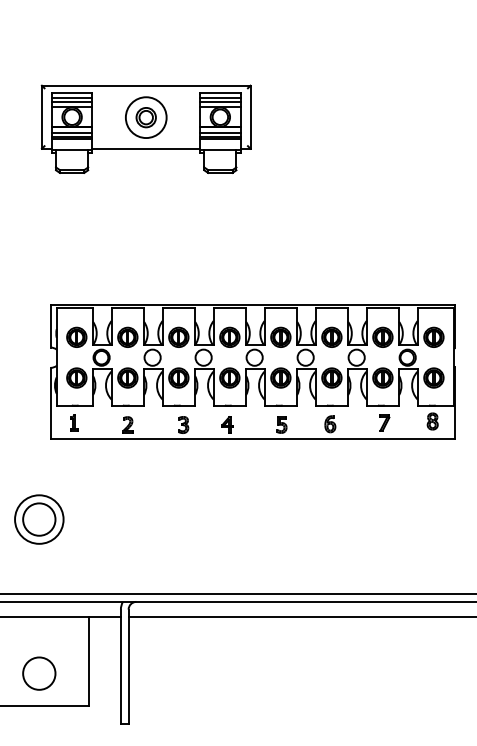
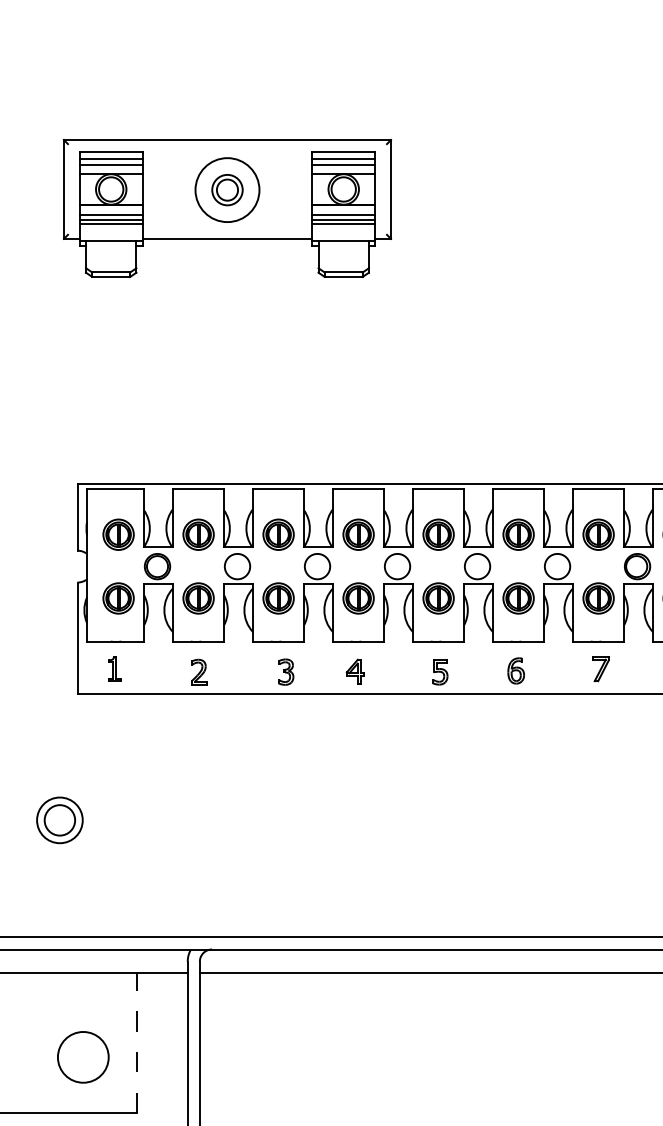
part: (39, 519) -> (60, 820), size x0.6
line: (88, 661) -> (136, 1042), solid -> dashed
circle: (39, 673) -> (83, 1057), moved

